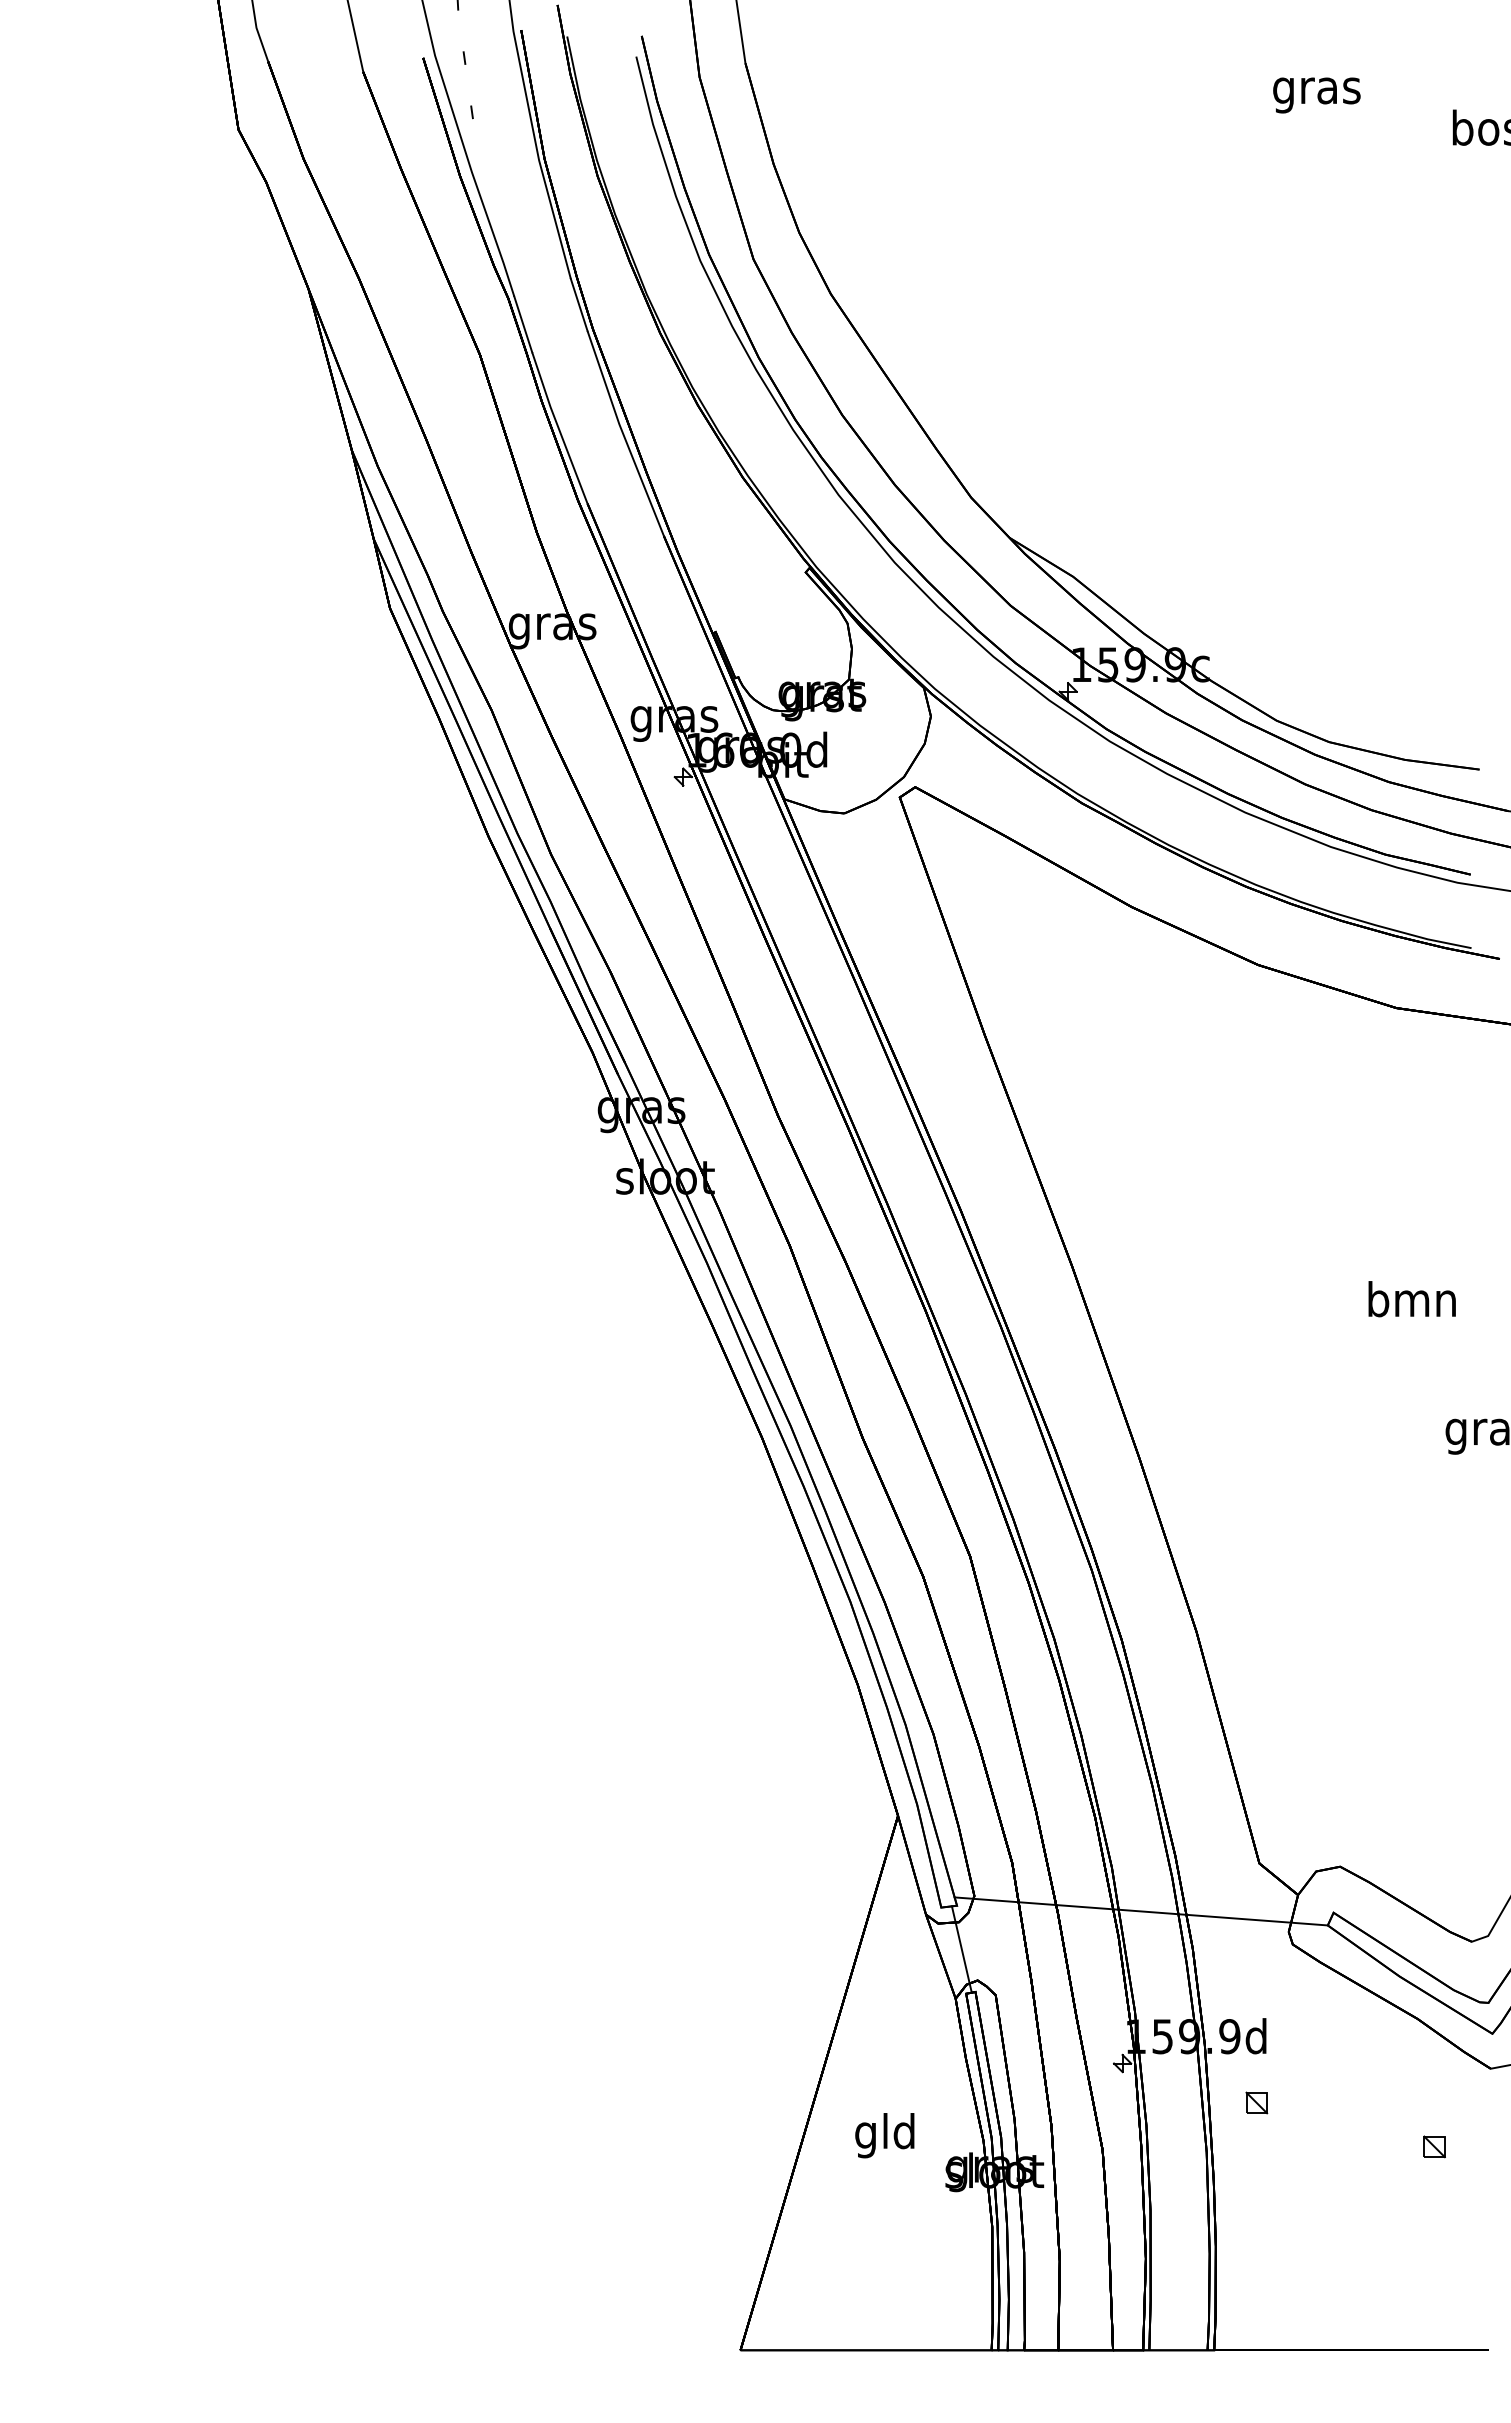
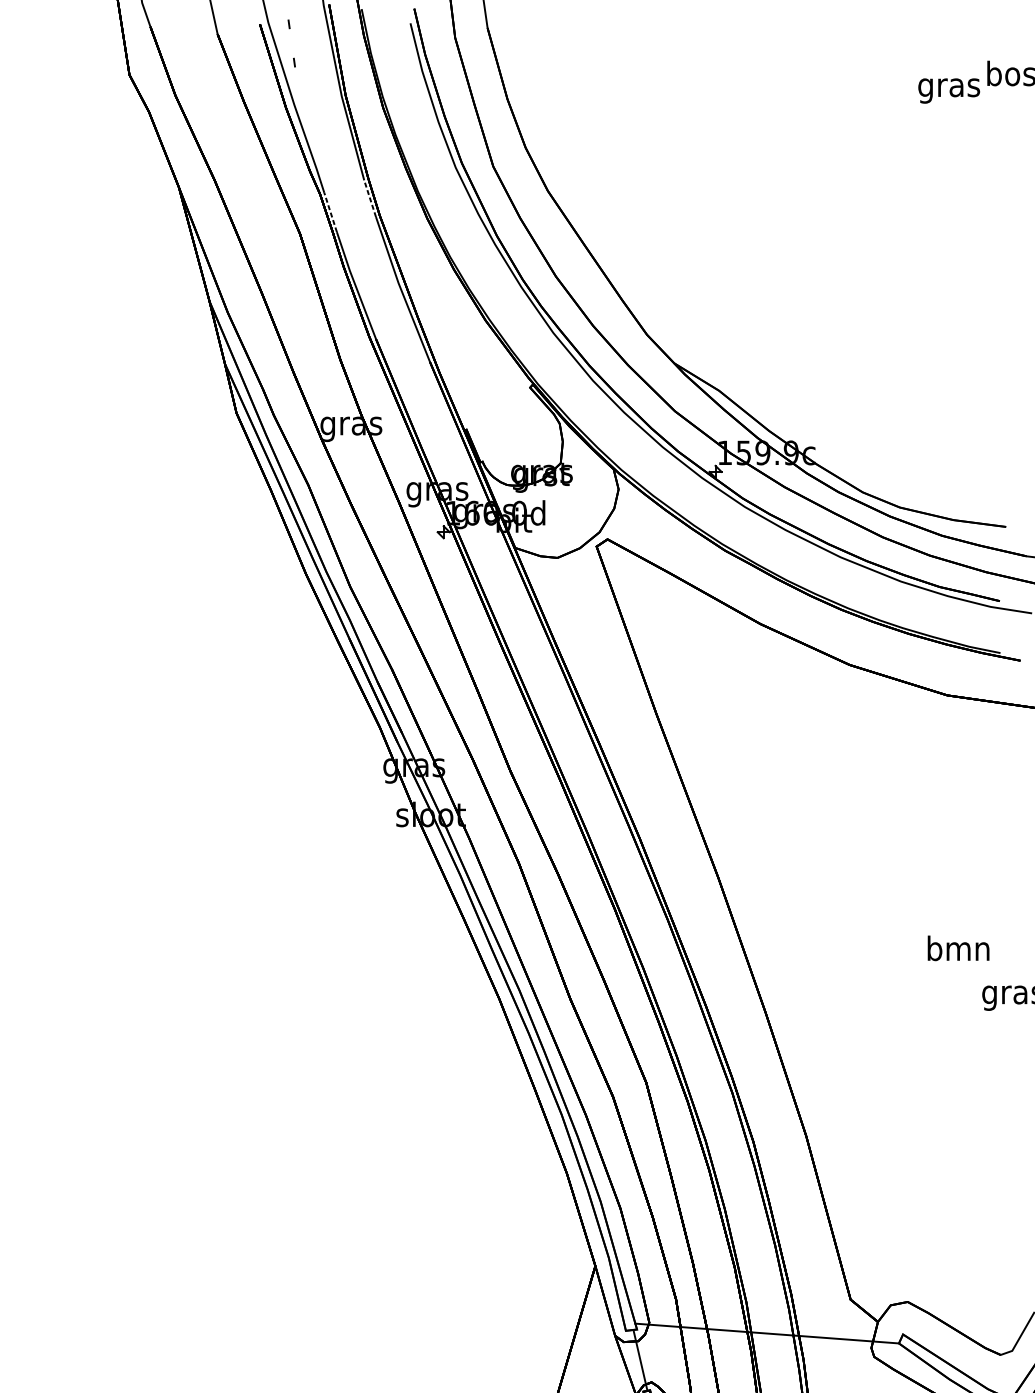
text: (1316, 95) -> (948, 91), moved
line: (579, 304) -> (370, 198), solid -> dashed
line: (523, 324) -> (330, 212), solid -> dashed
text: (1411, 1299) -> (958, 948), moved

